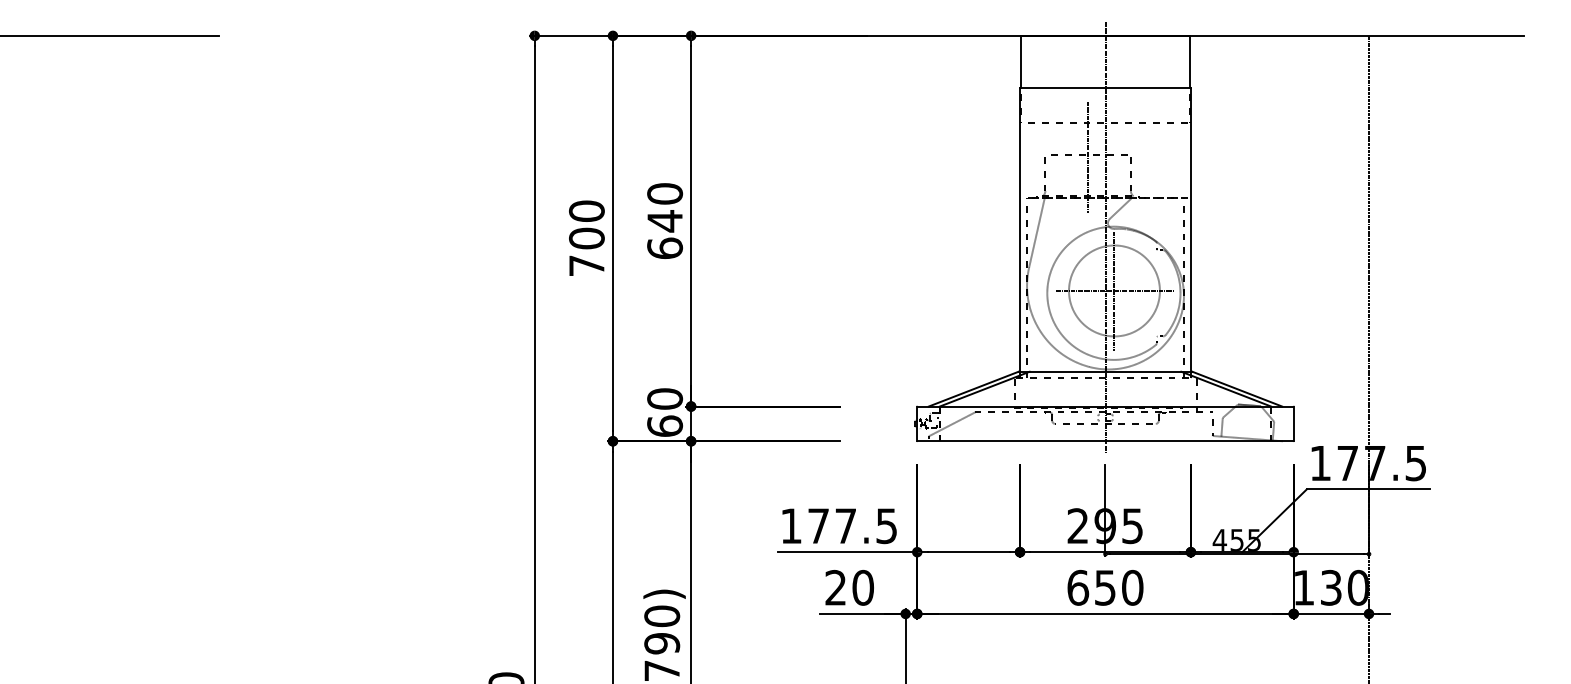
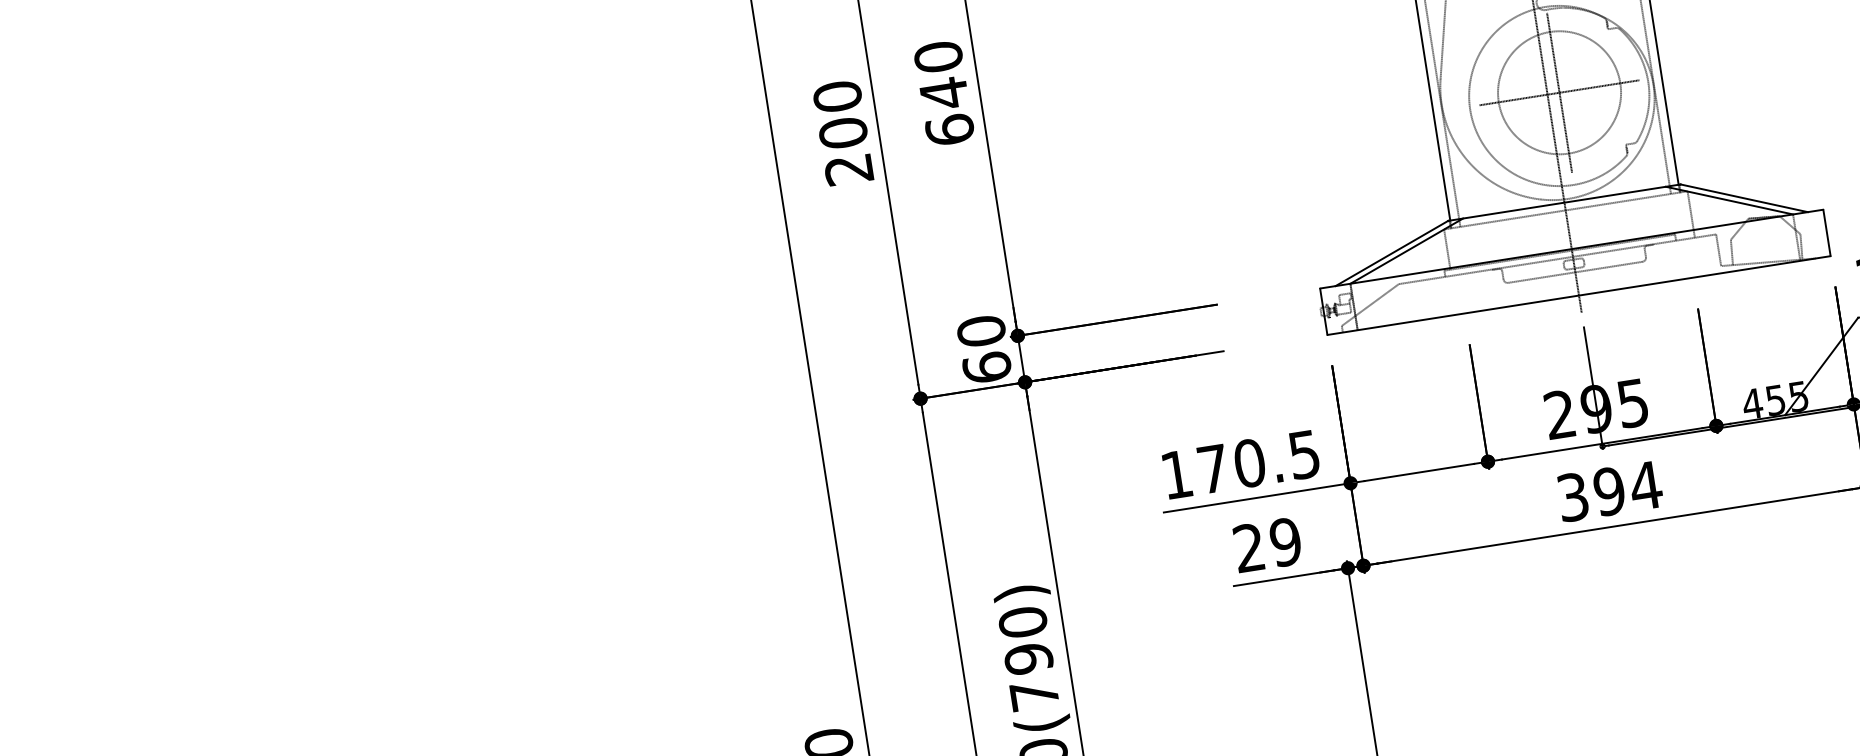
text: (586, 265) -> (848, 169), 700 -> 200
text: (845, 526) -> (1249, 463), 177.5 -> 170.5
text: (862, 587) -> (1284, 541), 20 -> 29
text: (1105, 587) -> (1609, 491), 650 -> 394

